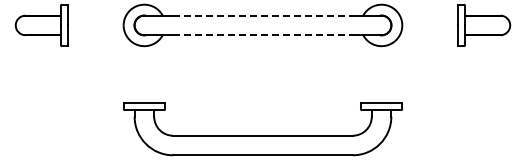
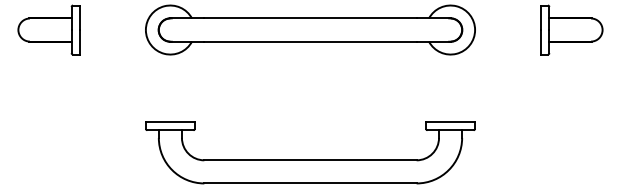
line: (263, 15) -> (311, 18), dashed -> solid
line: (263, 35) -> (311, 41), dashed -> solid

